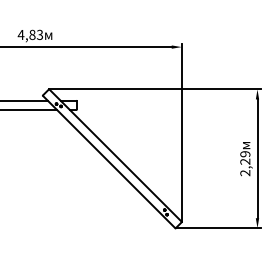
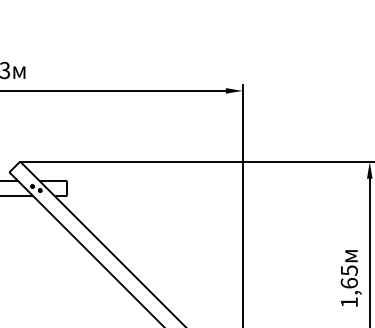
text: (245, 163) -> (349, 286), 2,29 -> 1,65

